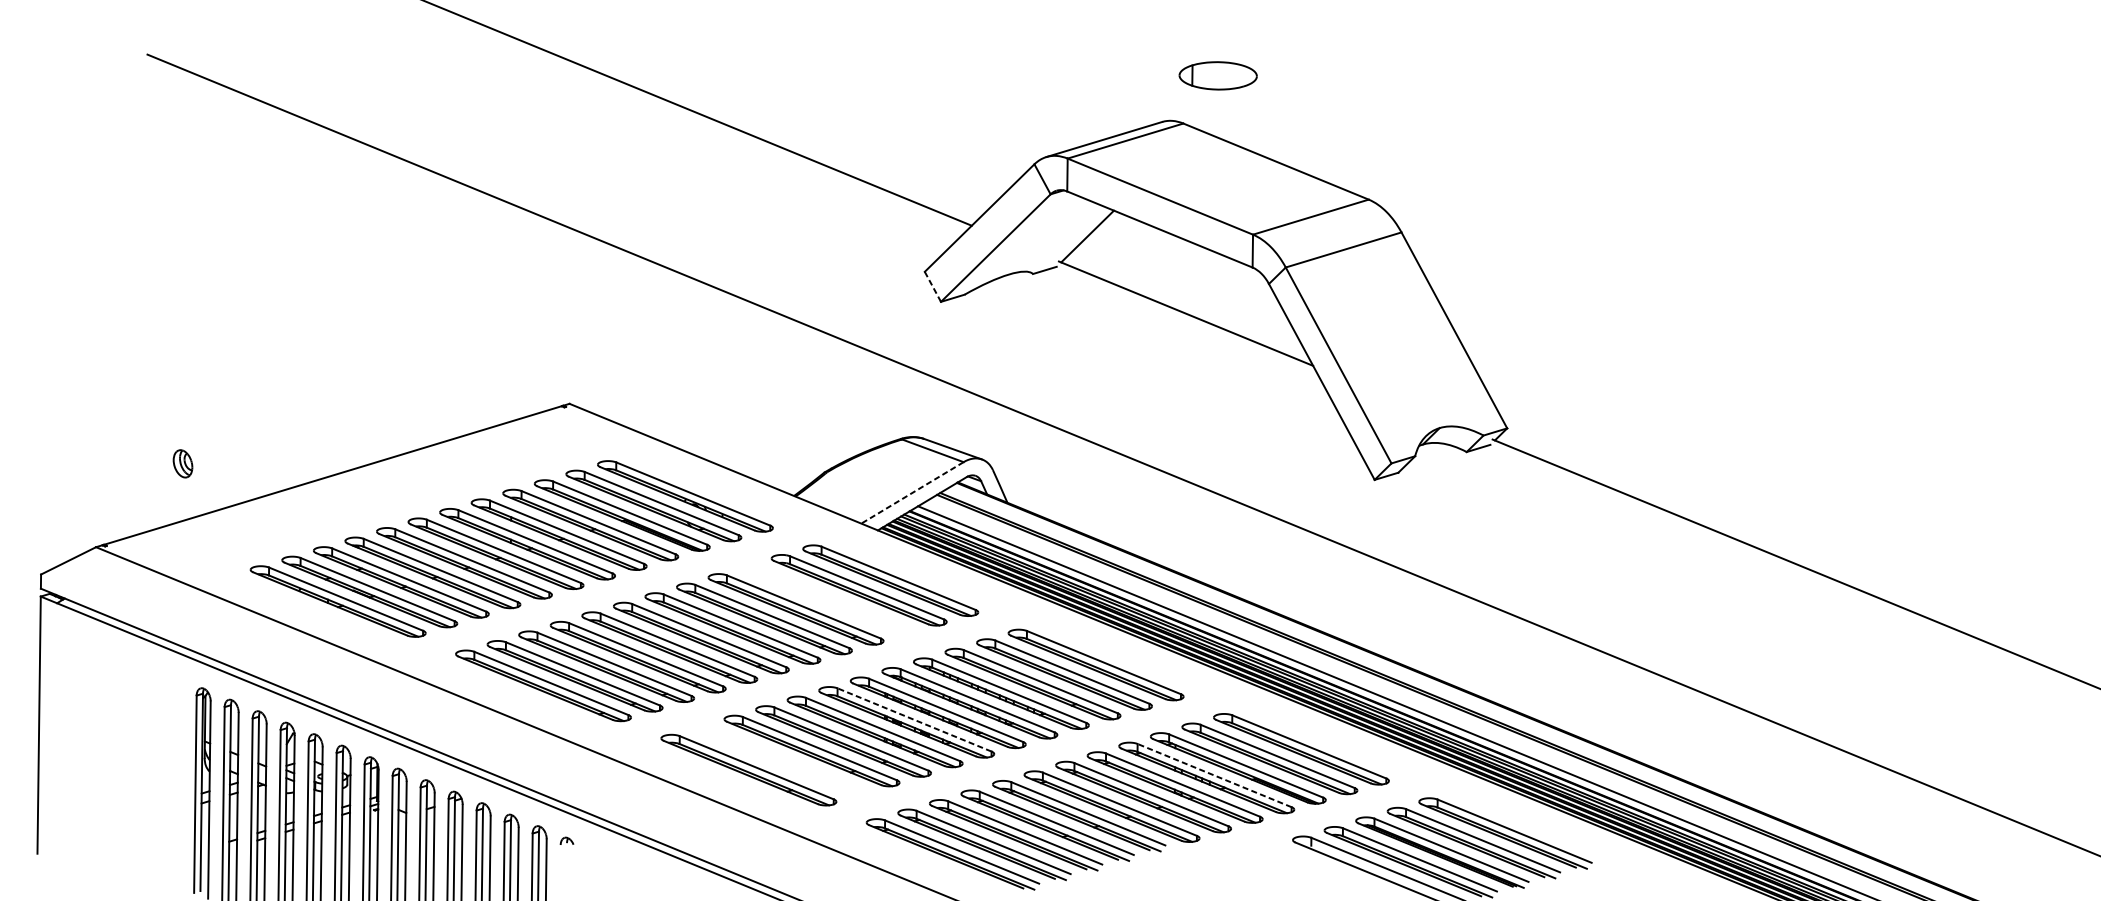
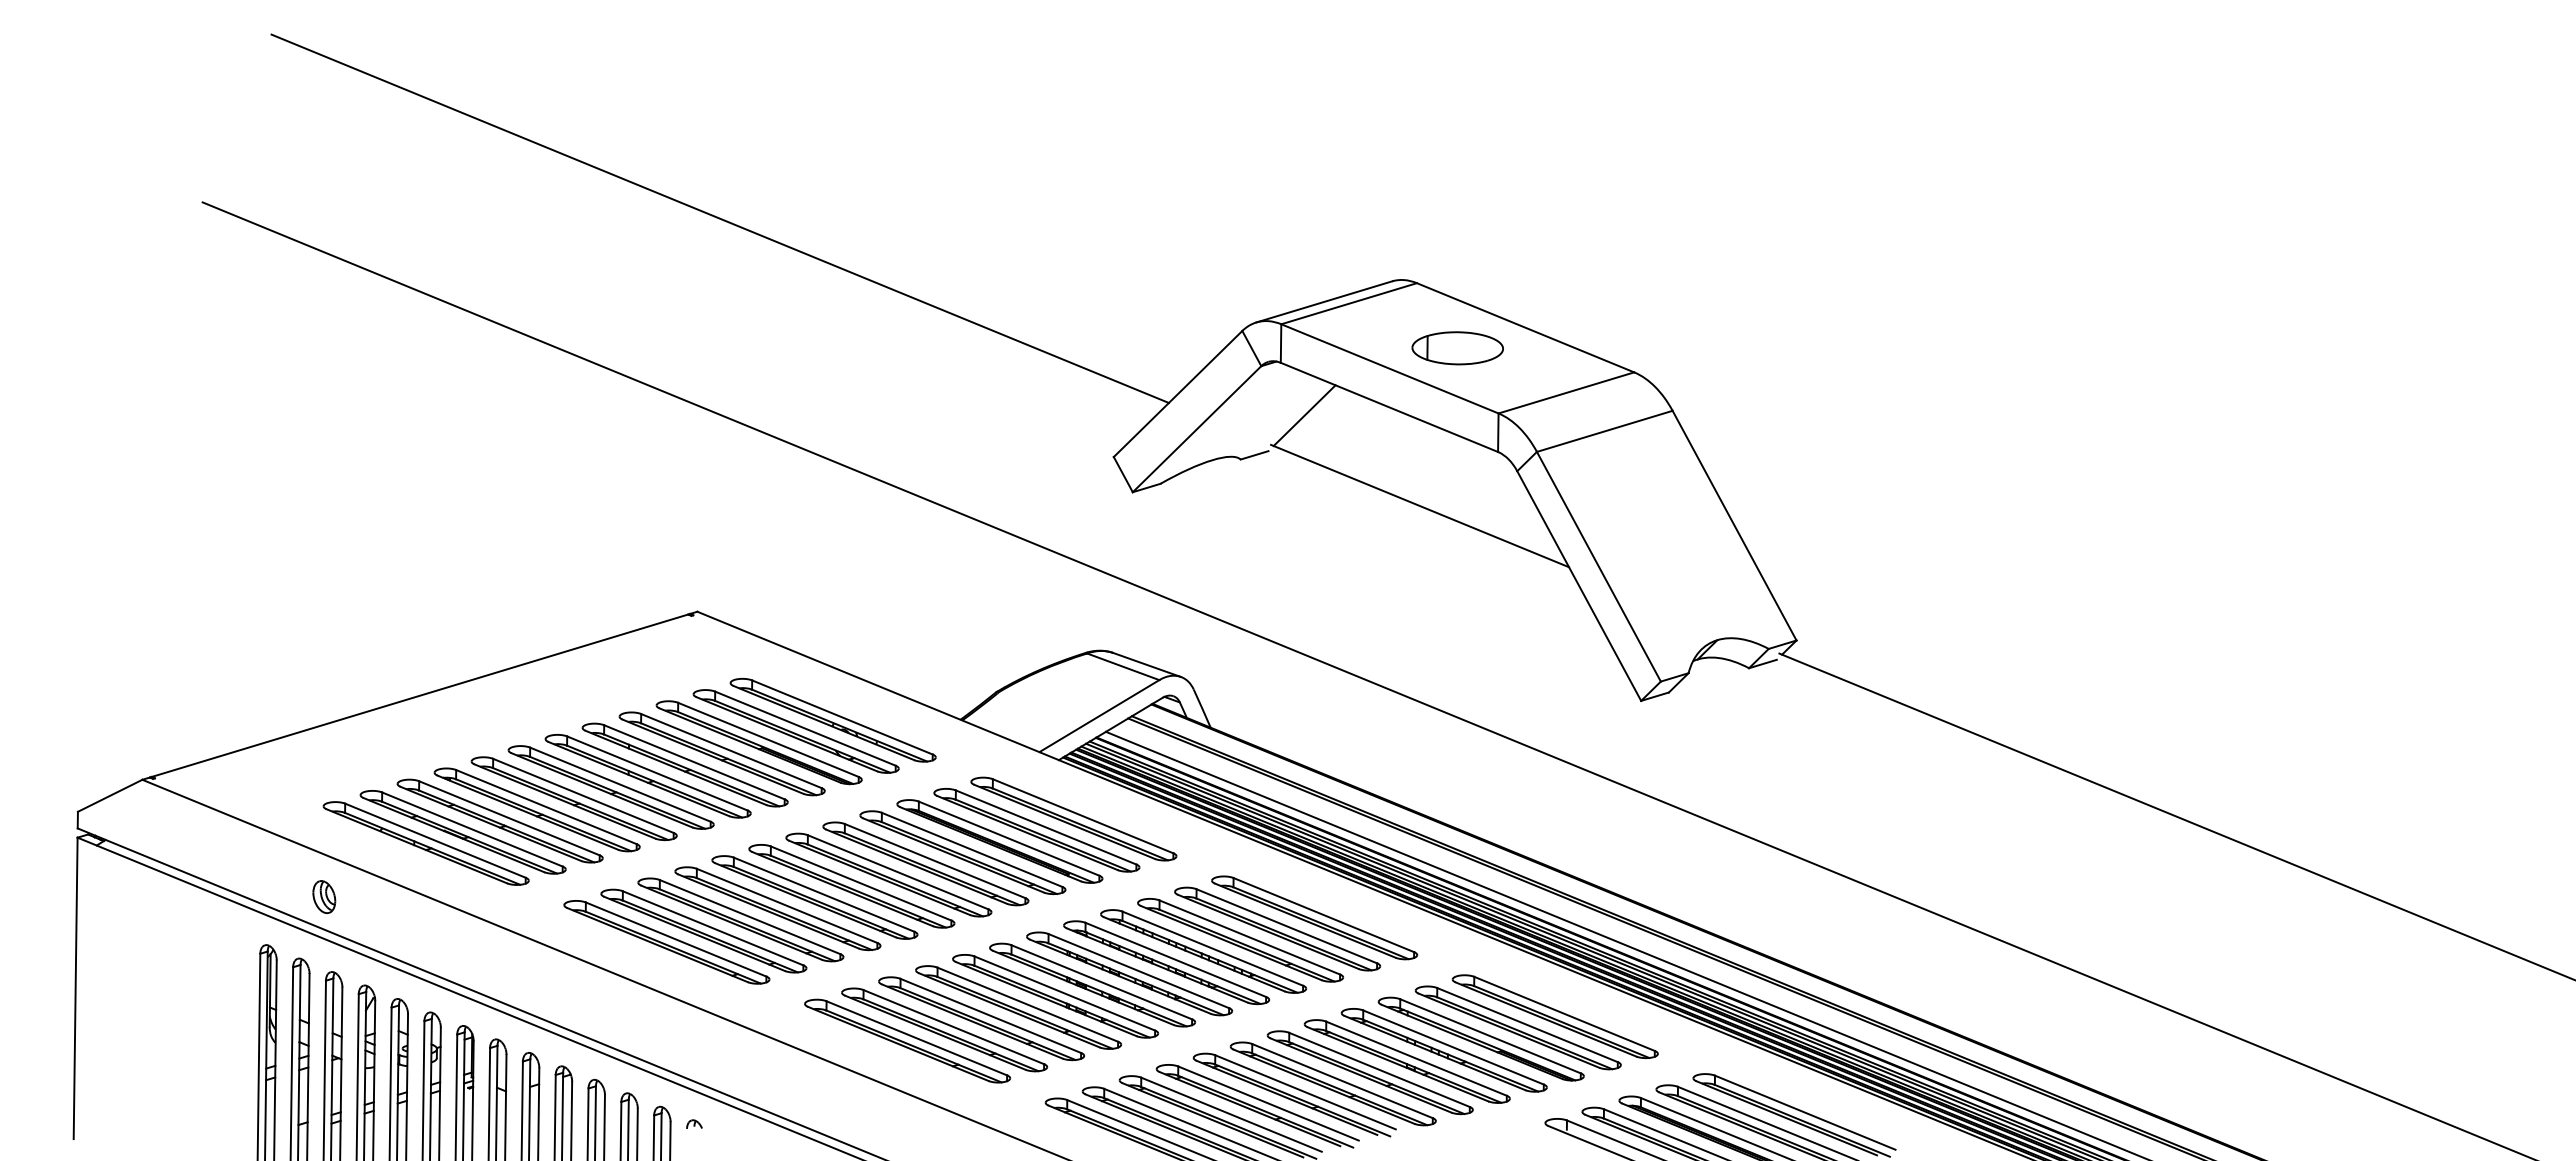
part: (1217, 76) -> (1457, 348), moved
line: (933, 286) -> (1123, 474), dashed -> solid
part: (183, 464) -> (324, 897), moved
line: (912, 493) -> (1099, 716), dashed -> solid
part: (827, 599) -> (999, 841), added
line: (914, 720) -> (1101, 982), dashed -> solid
part: (780, 760) -> (944, 1029), added
line: (1214, 775) -> (1453, 1047), dashed -> solid

